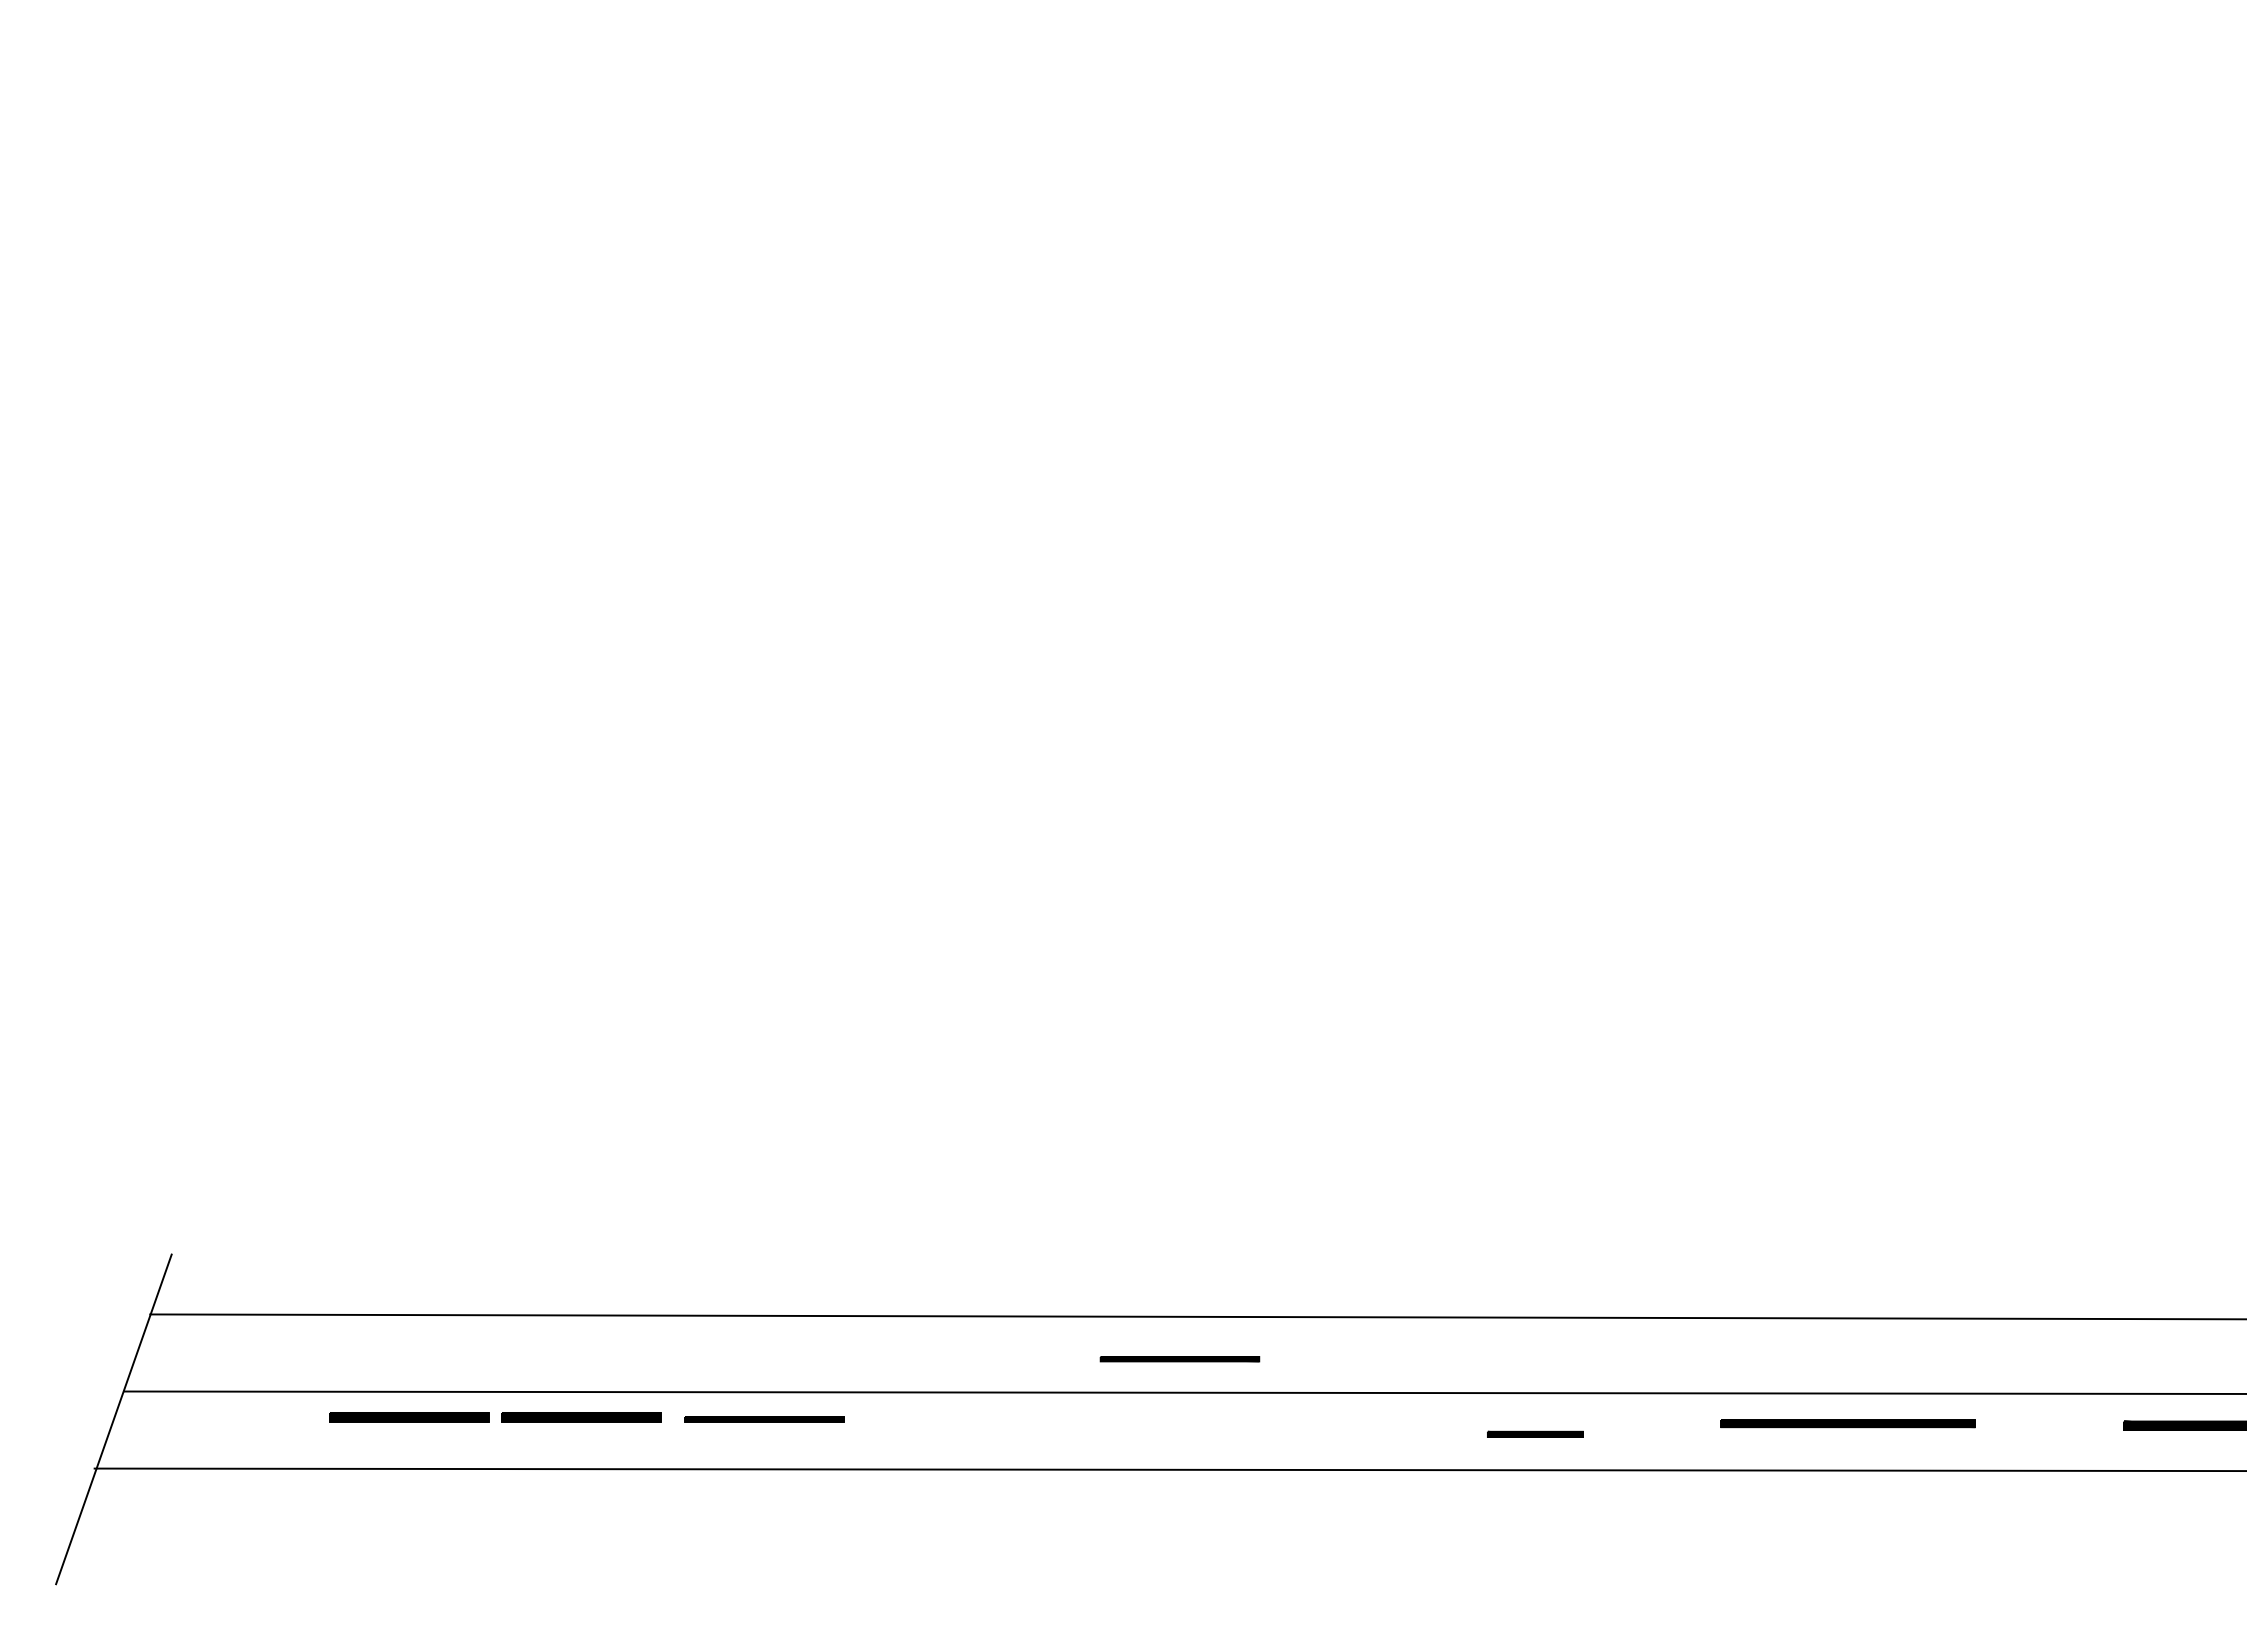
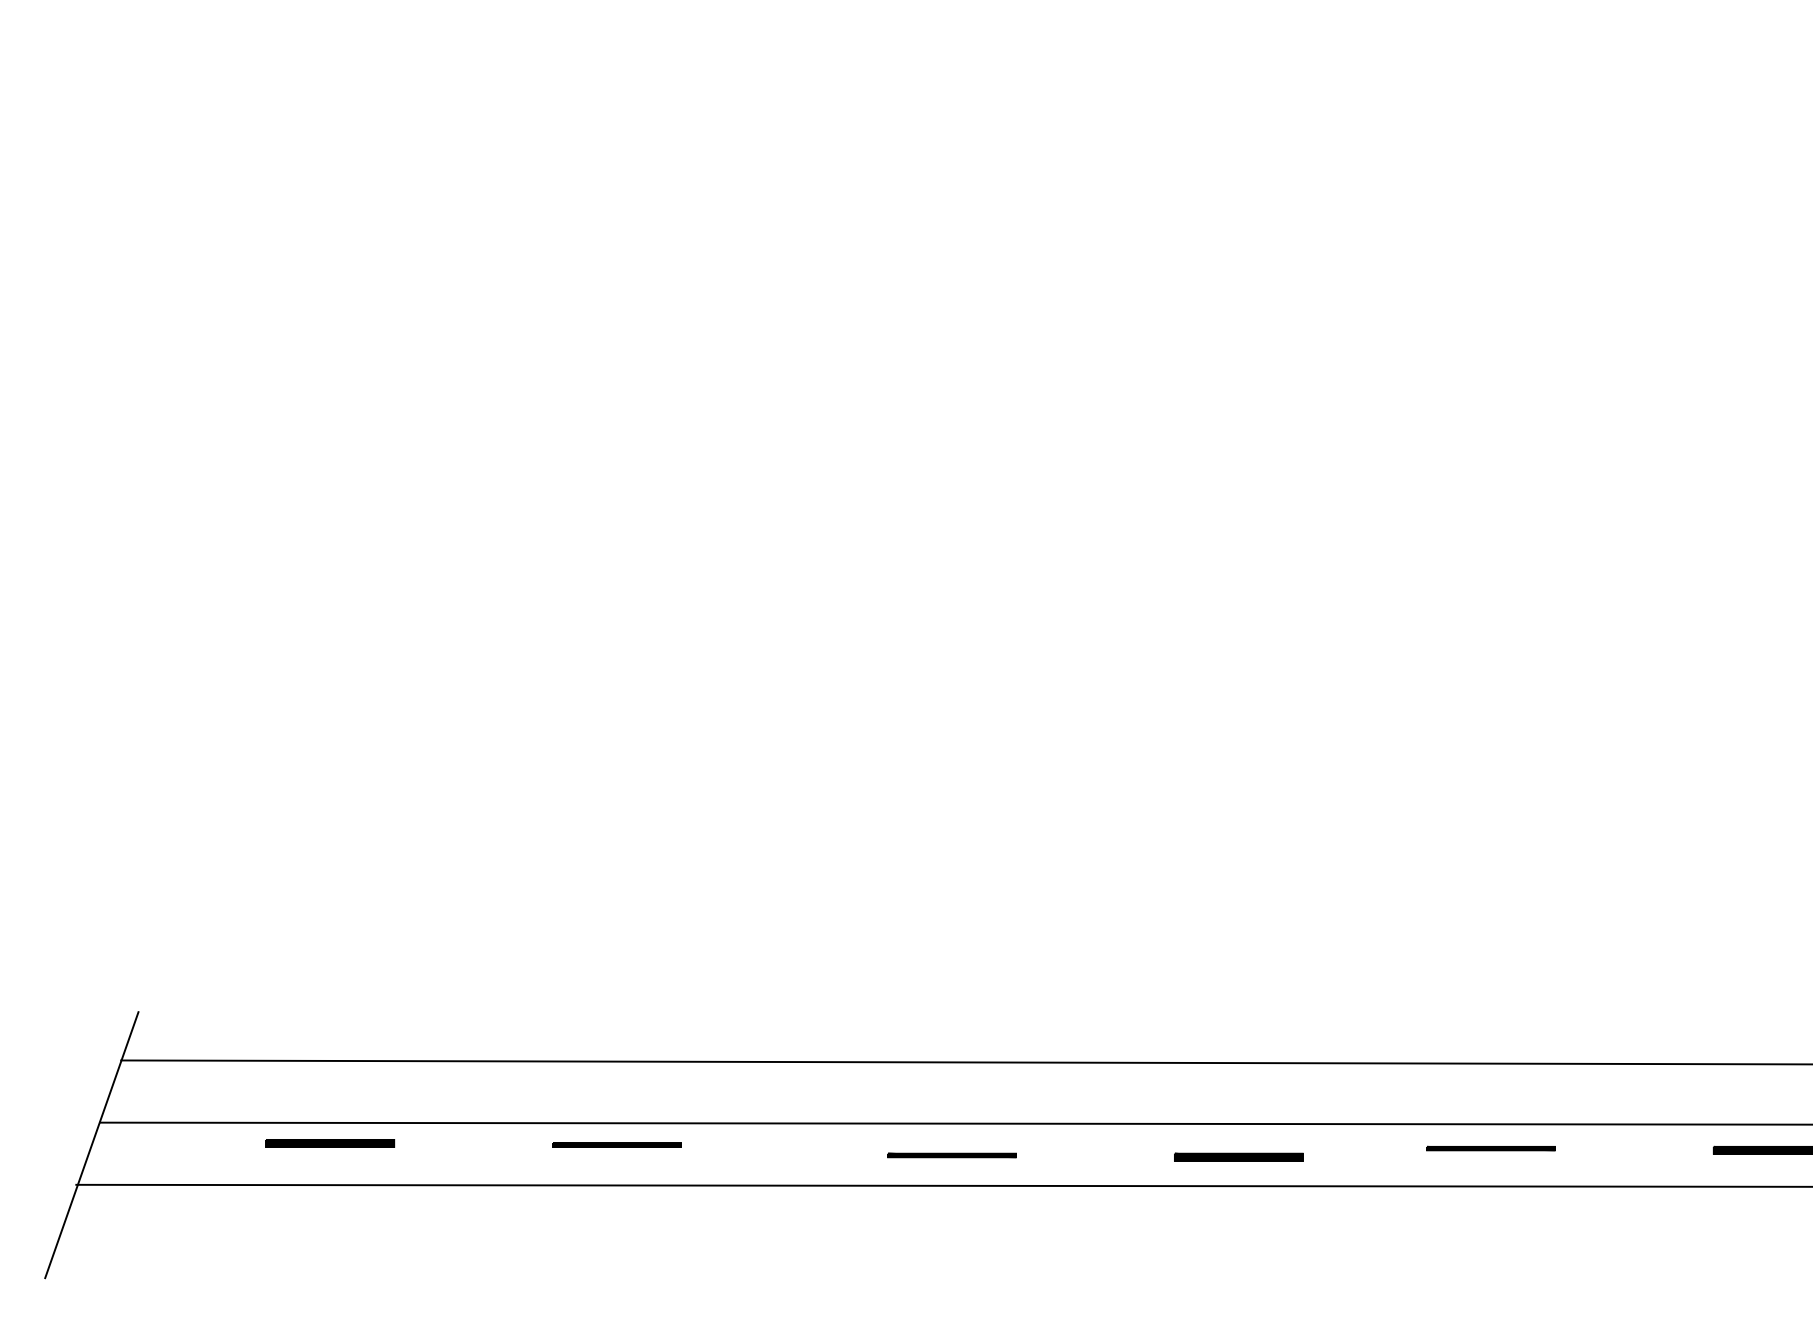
part: (1179, 1359) -> (951, 1155), moved
part: (581, 1417) -> (469, 1143), removed
part: (1847, 1423) -> (1490, 1148), size x0.62
part: (1535, 1434) -> (1238, 1157), size x1.67

